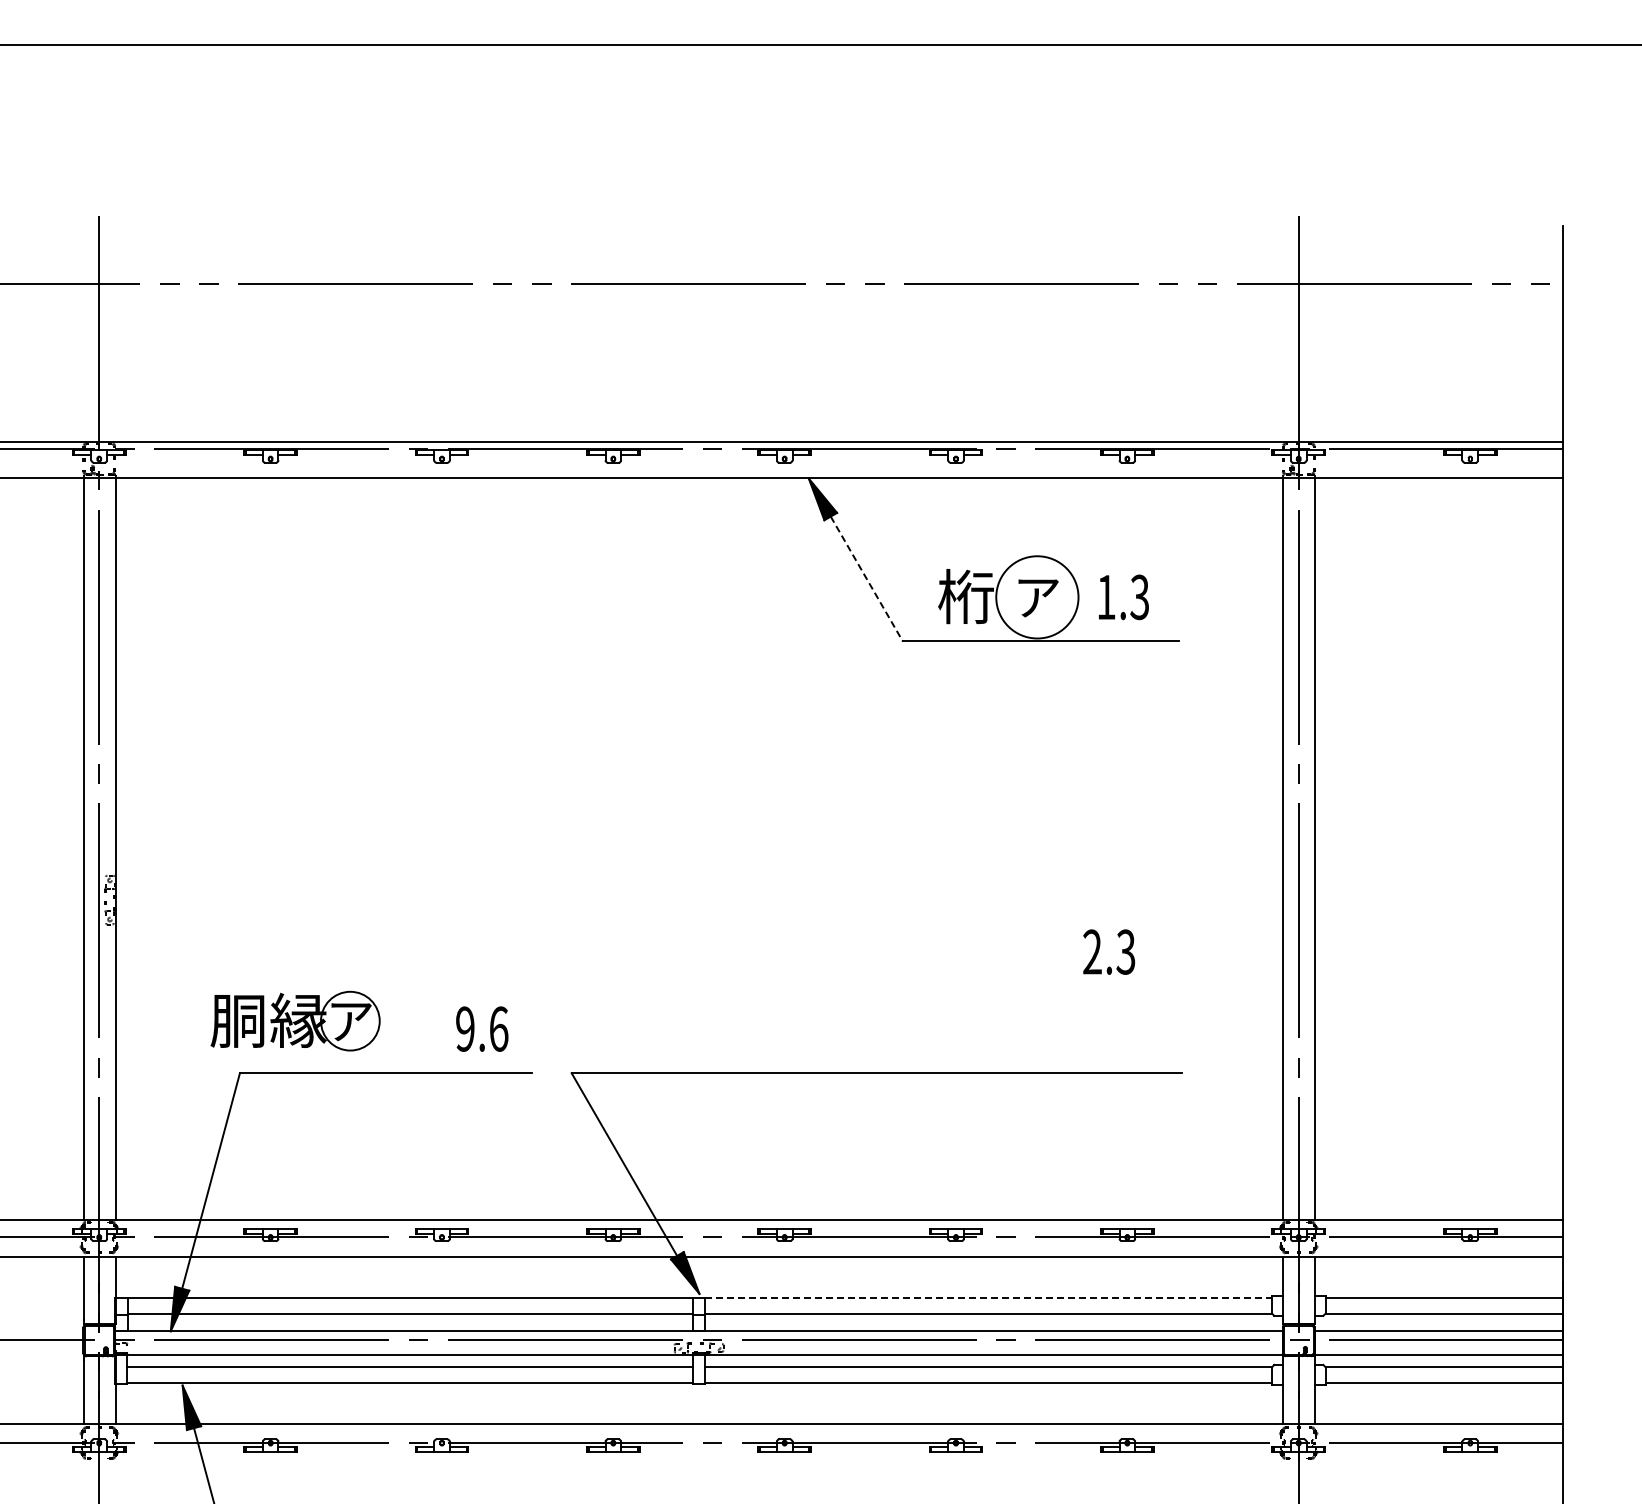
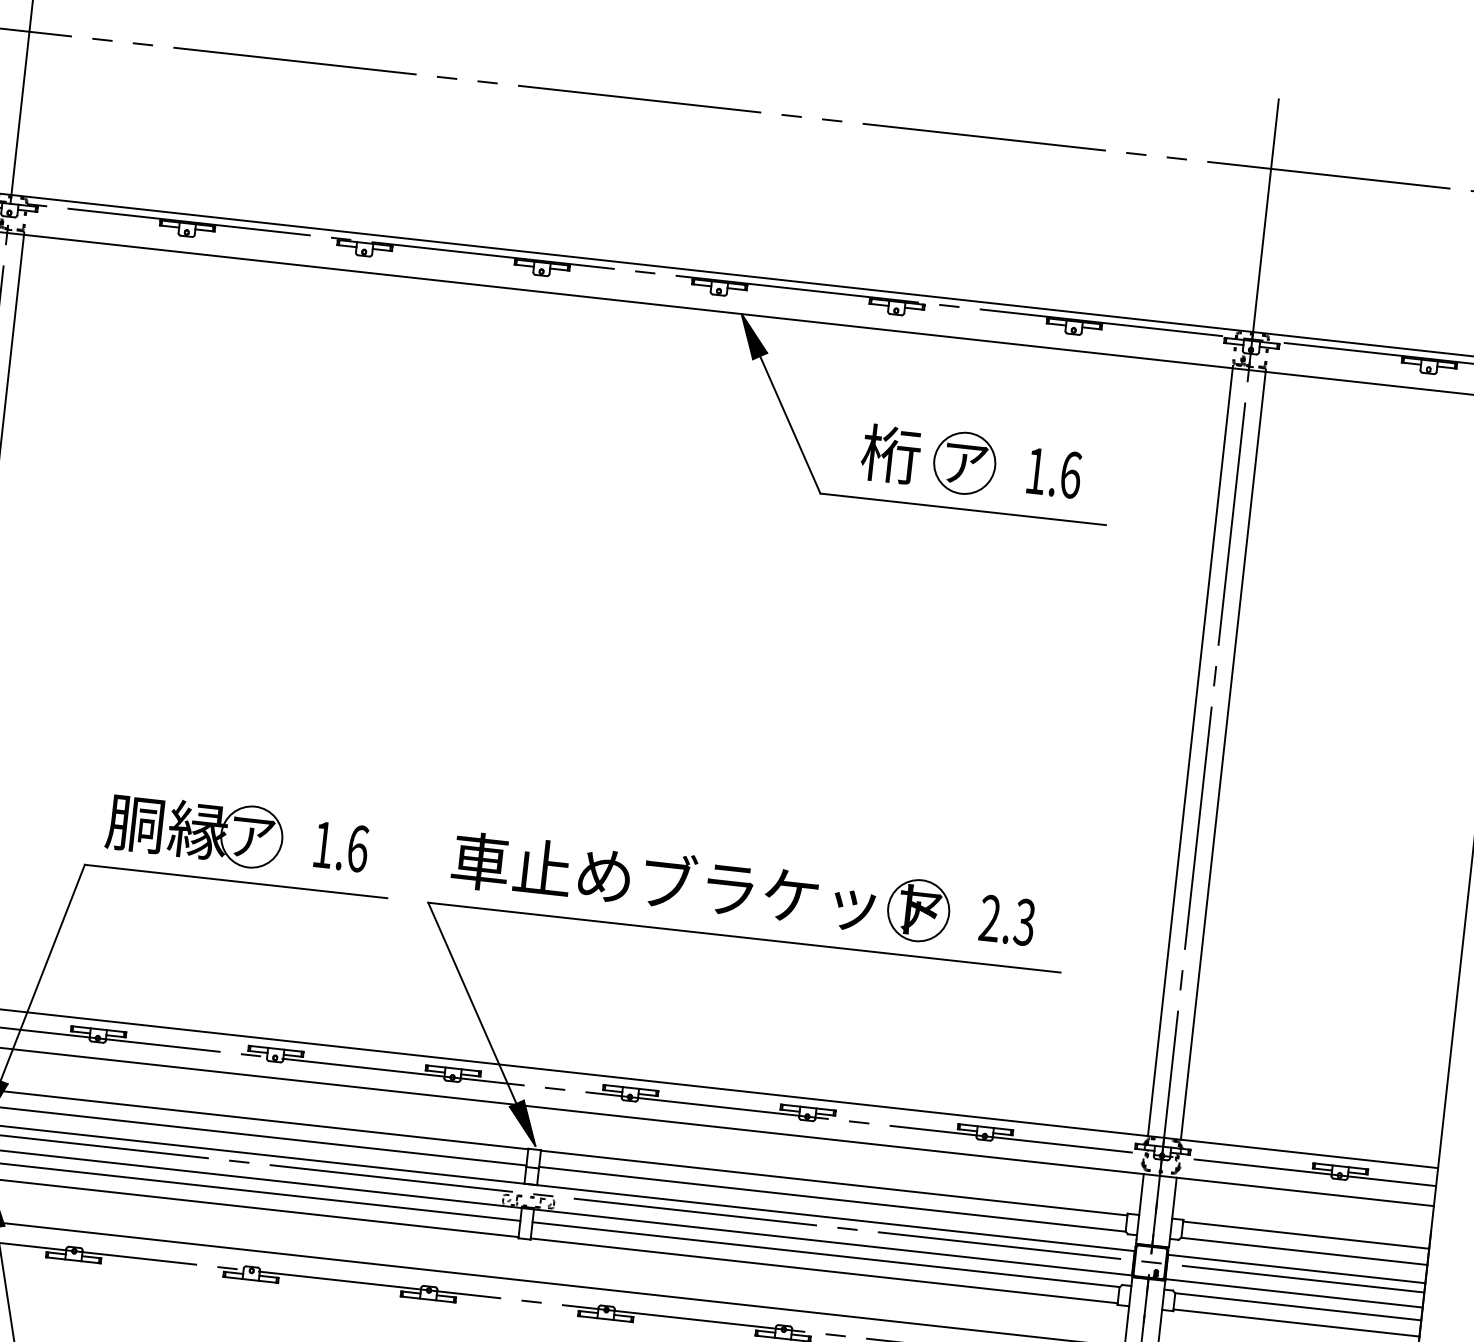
line: (867, 579) -> (790, 425), dashed -> solid
circle: (1037, 597) -> (964, 463), size x0.71
text: (1139, 597) -> (1070, 475), 1.3 -> 1.6
text: (1109, 951) -> (1007, 919), moved
part: (295, 1020) -> (195, 830), moved
part: (836, 1025) -> (707, 883), added
text: (465, 1028) -> (323, 844), 9.6 -> 1.6
line: (989, 1298) -> (835, 1183), dashed -> solid

